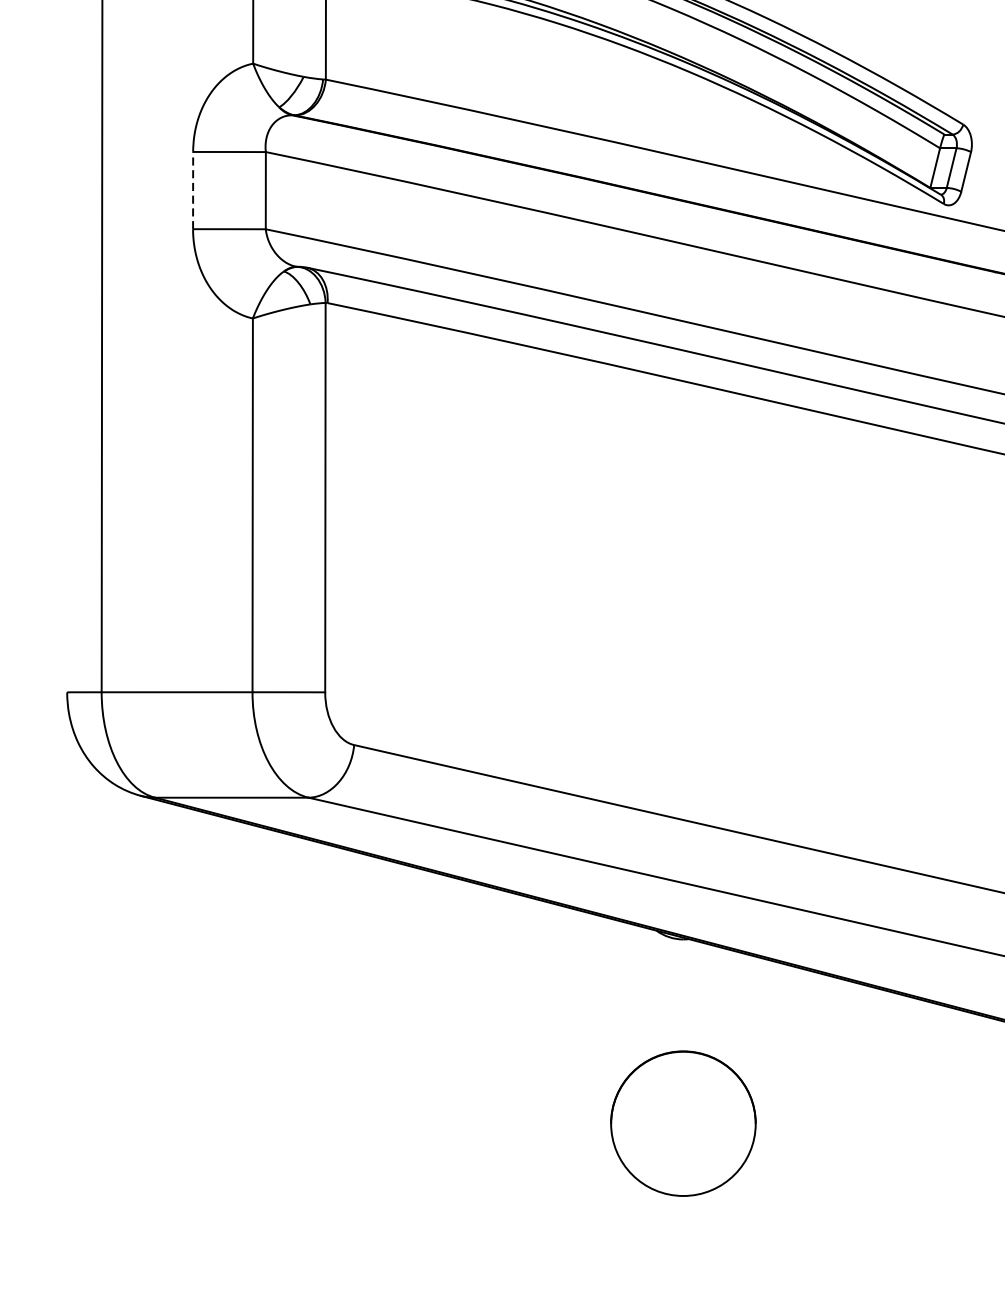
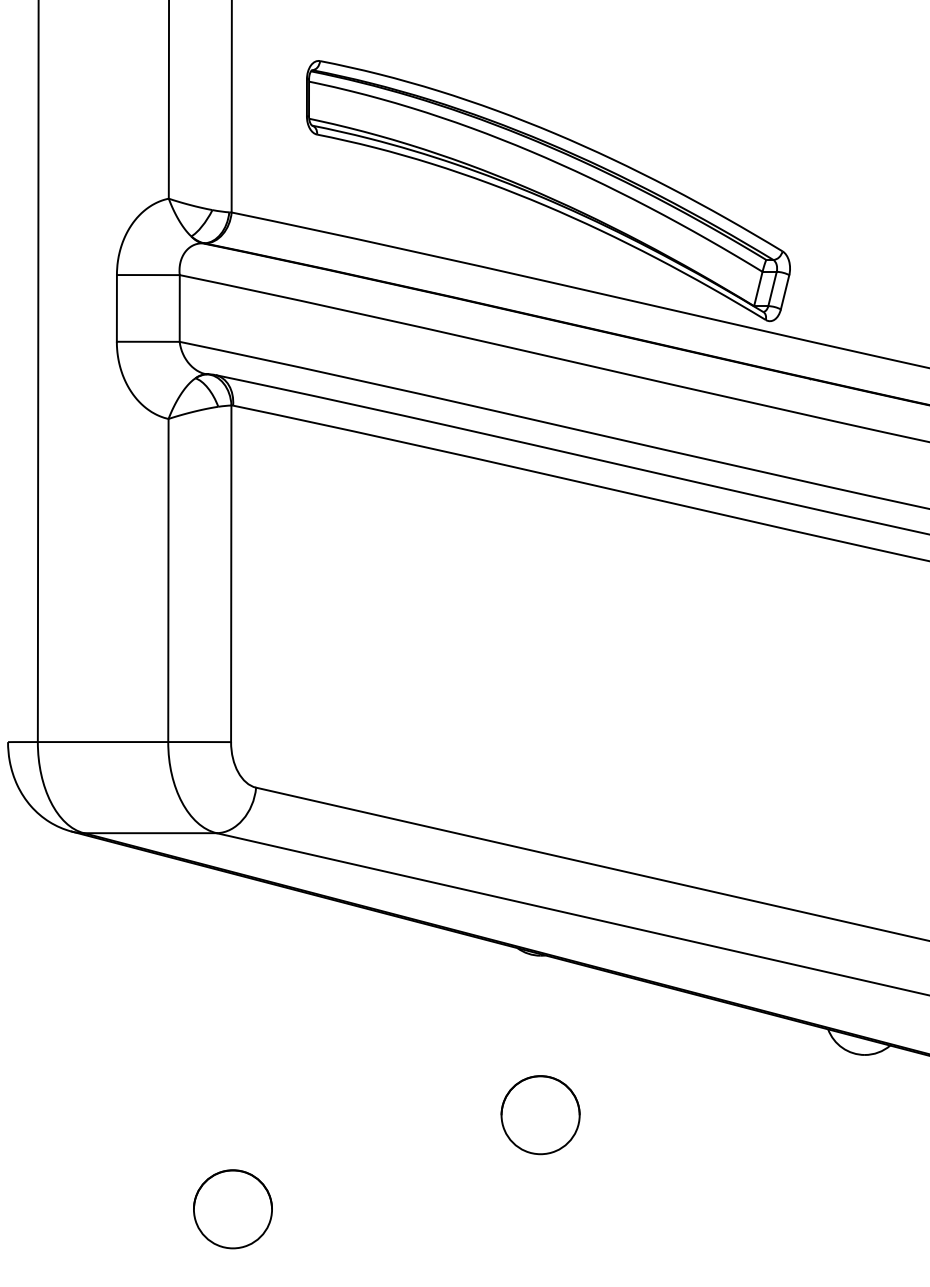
line: (192, 189) -> (116, 307), dashed -> solid
part: (683, 1124) -> (540, 1115), size x0.62
part: (326, 1233) -> (232, 1209), added

